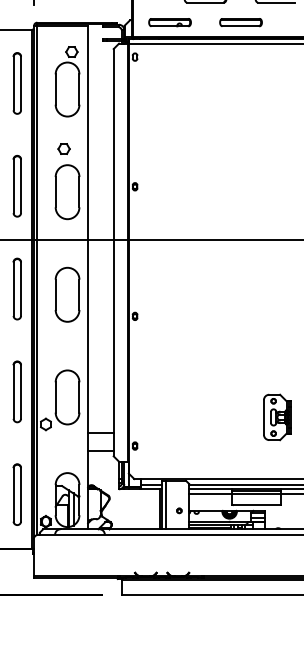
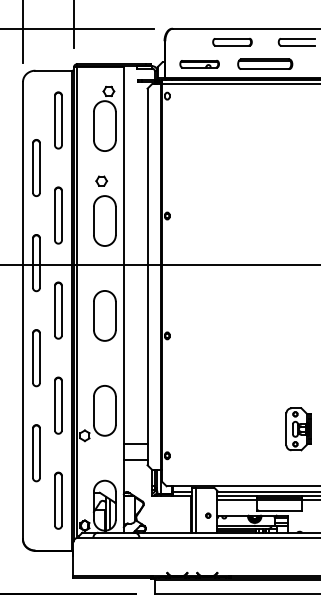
part: (241, 21) -> (265, 63), size x1.4

